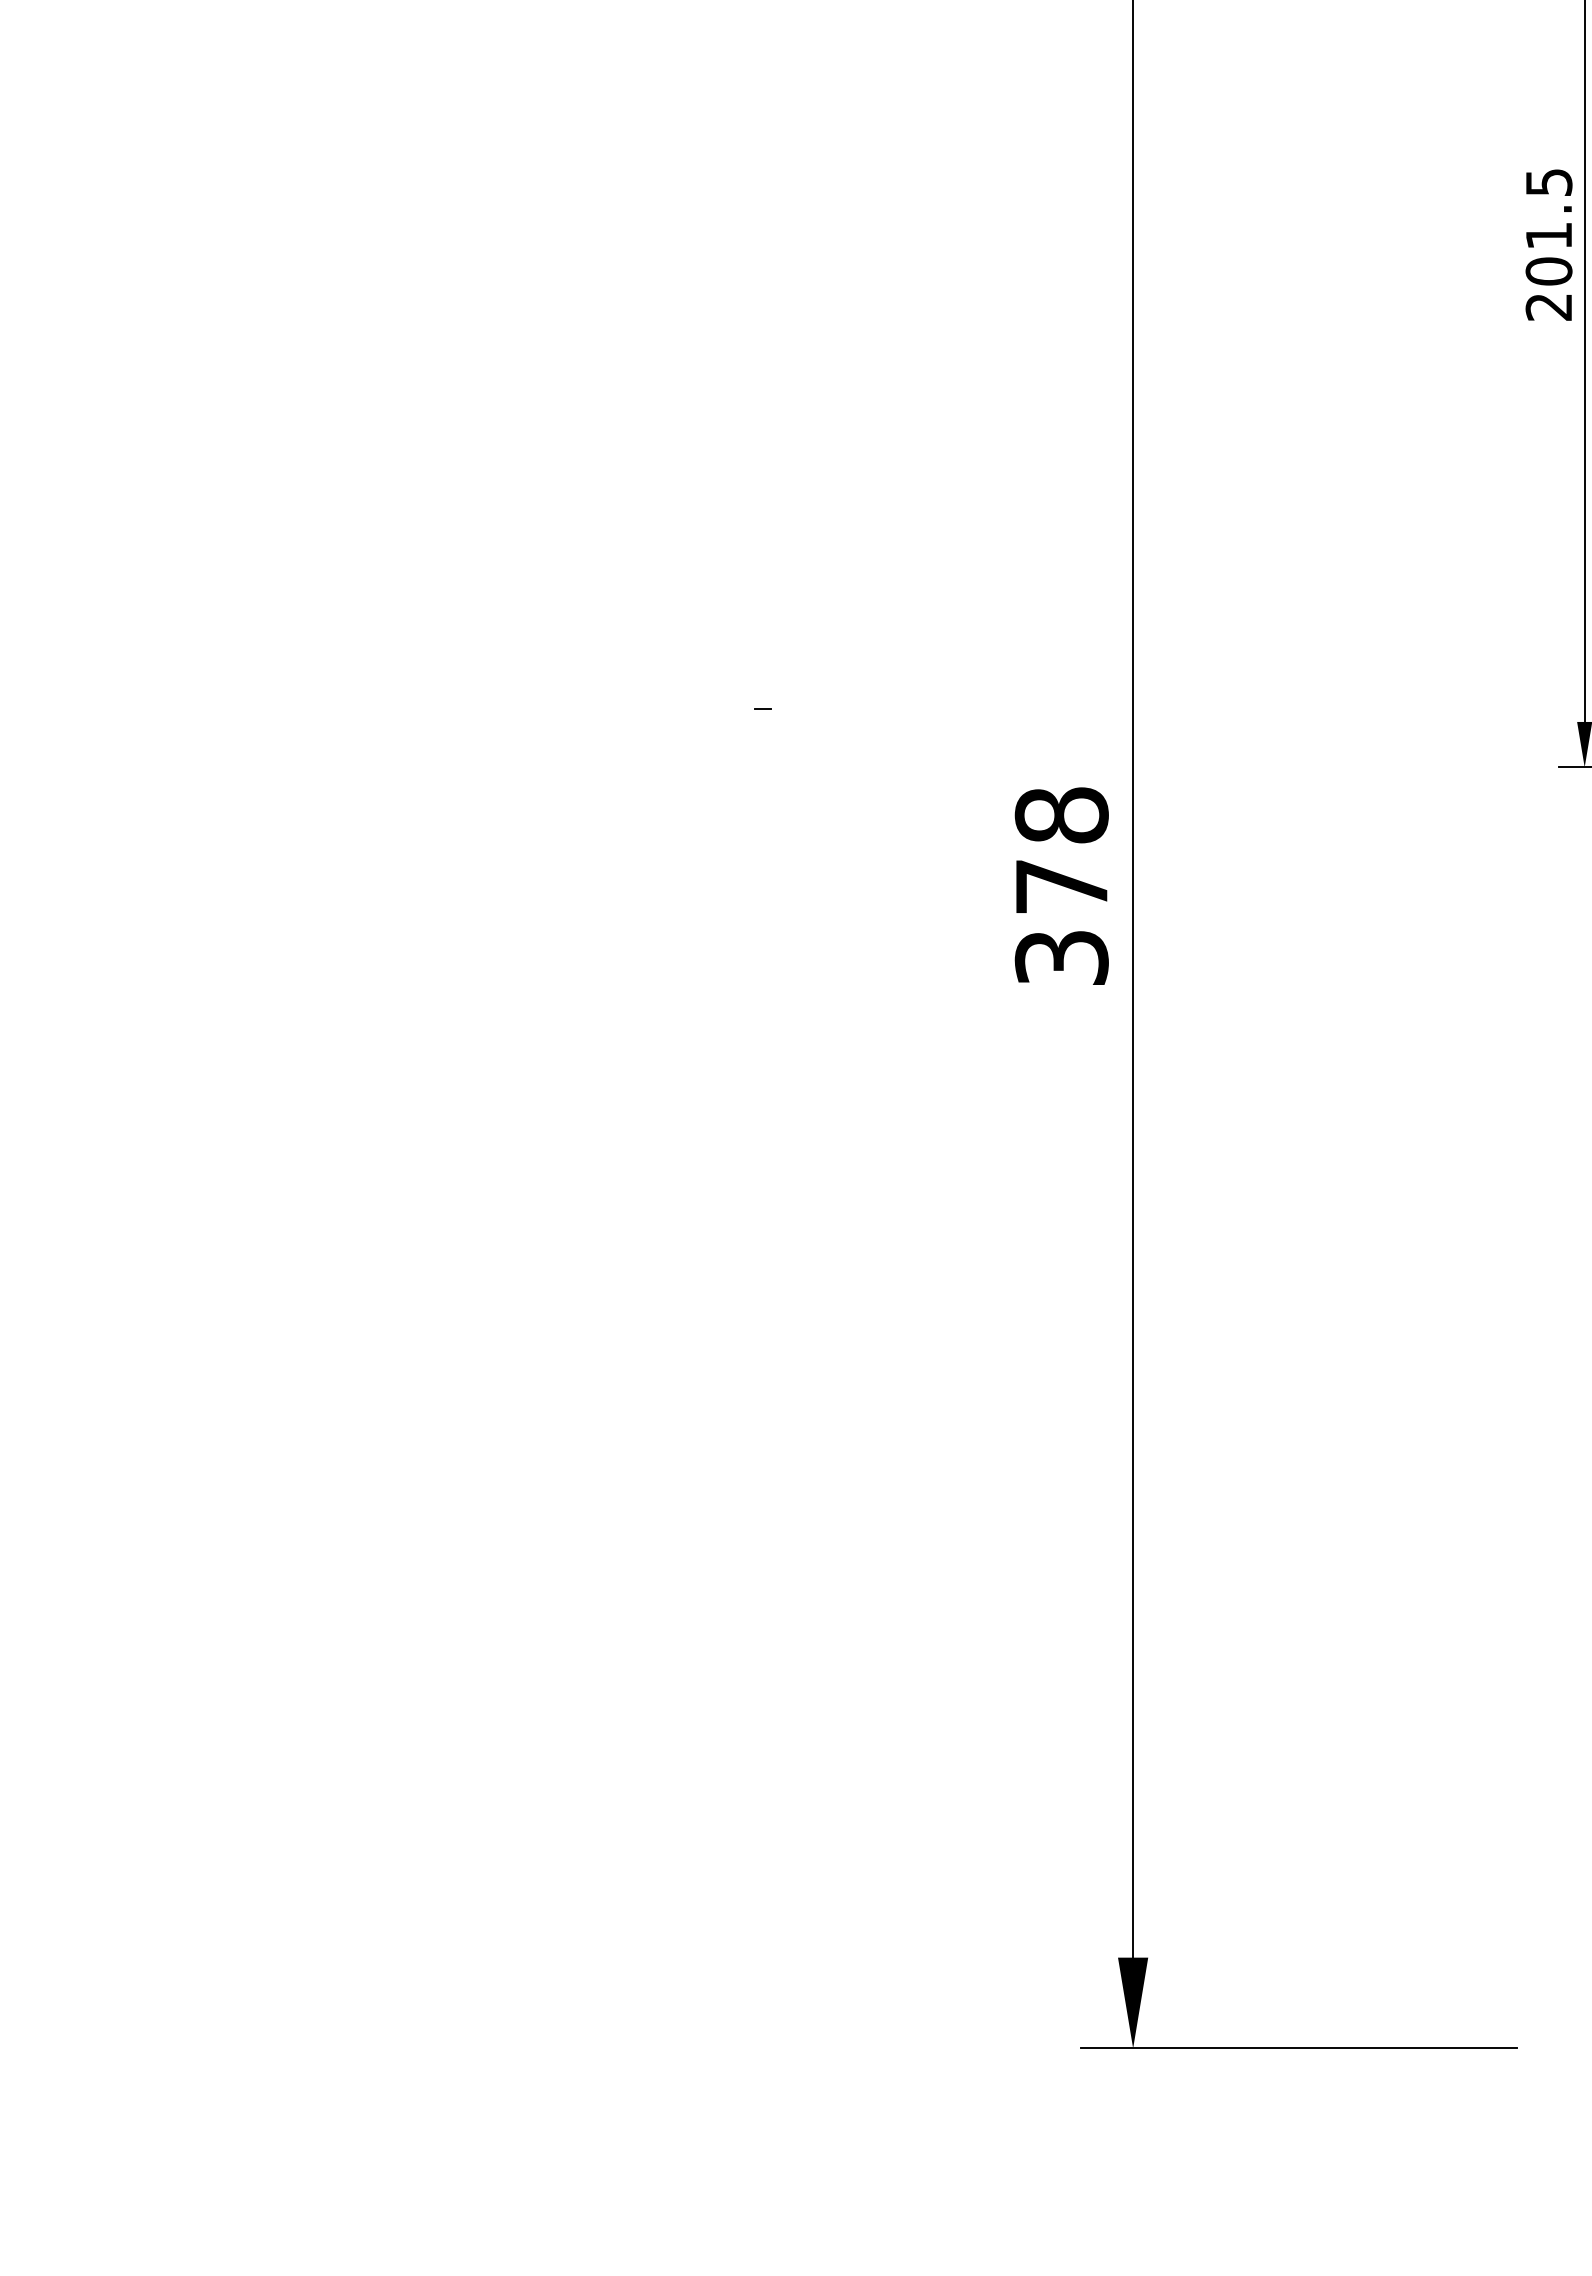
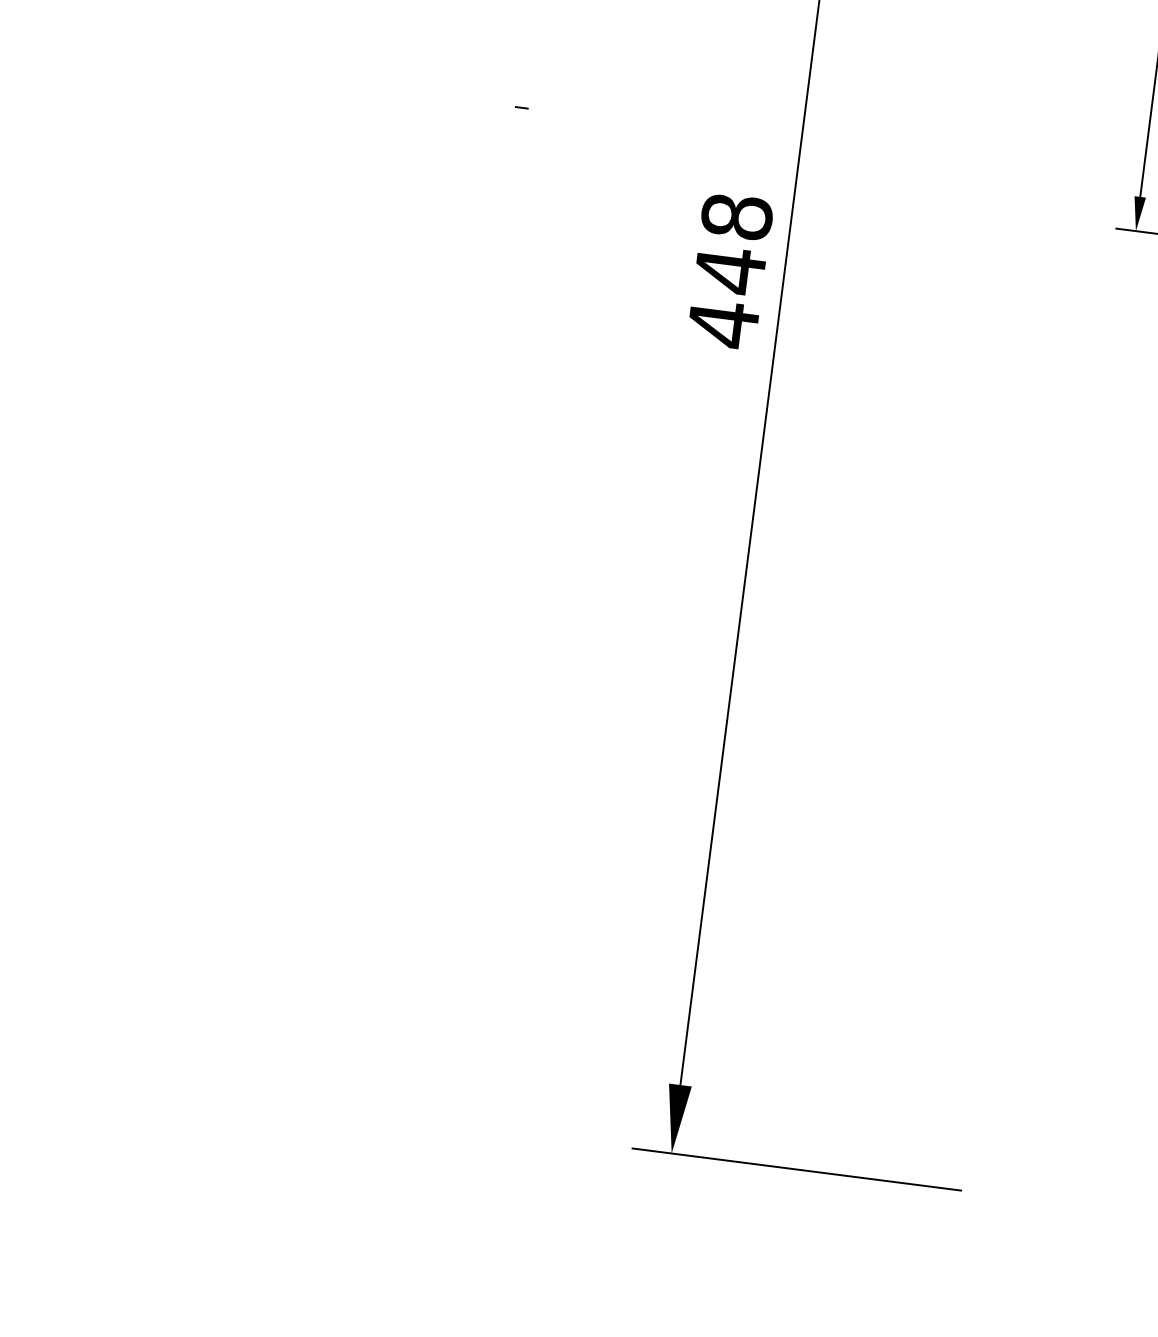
text: (1061, 922) -> (726, 297), 378 -> 448

